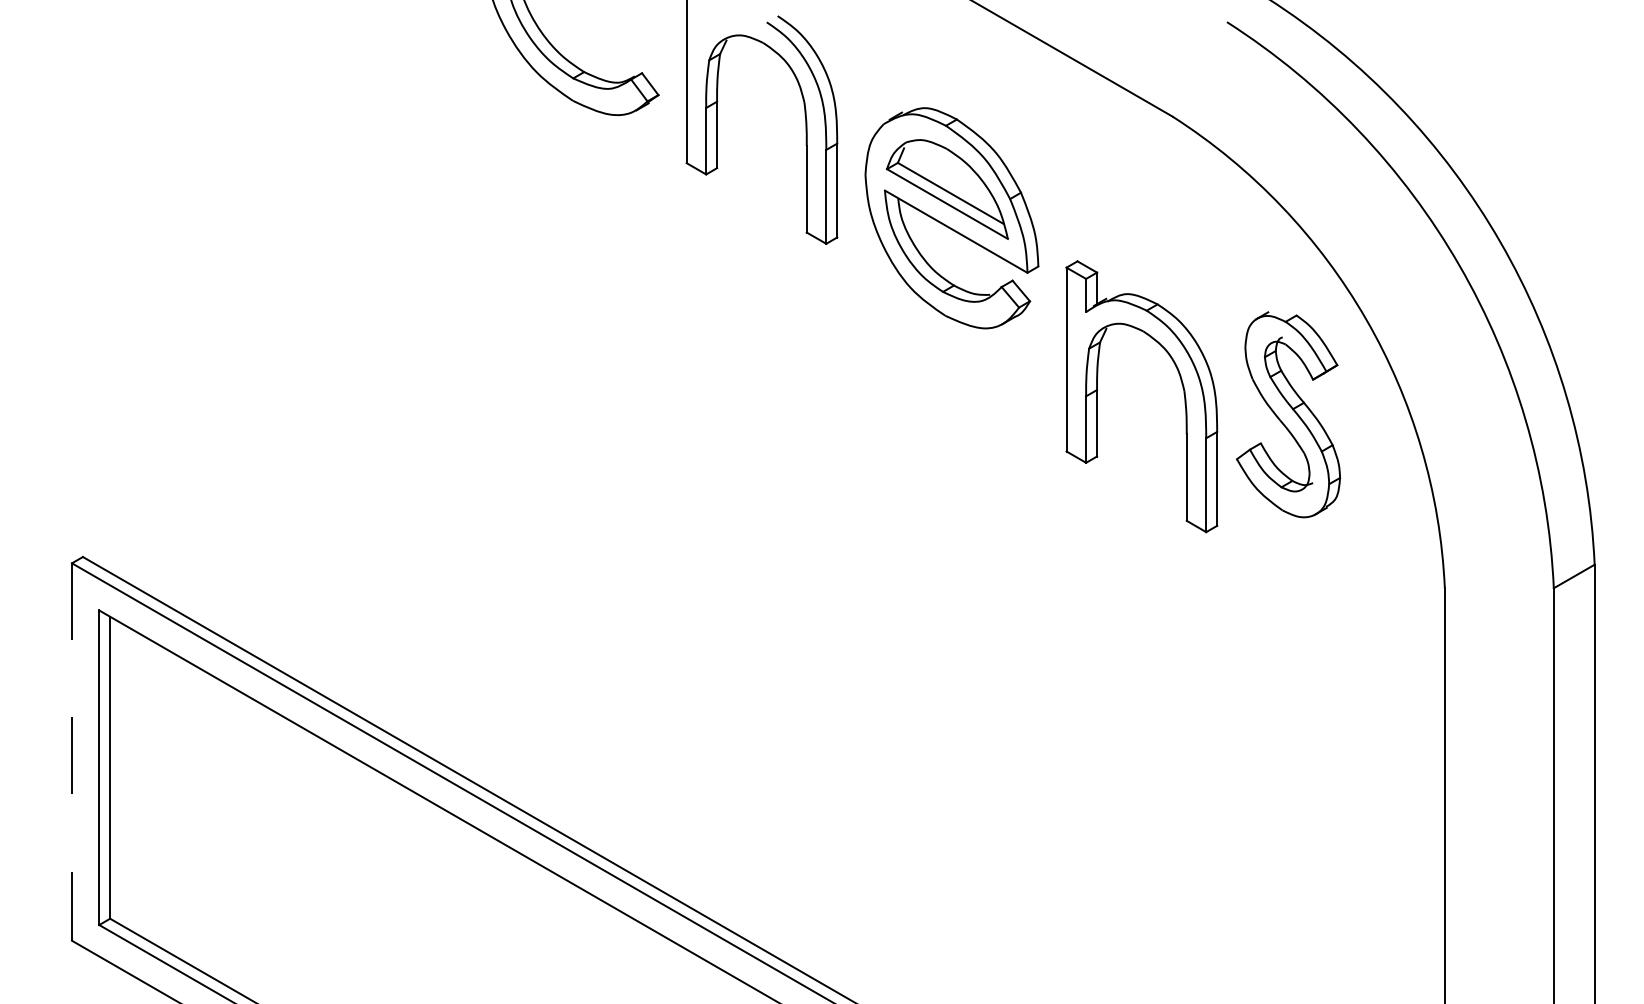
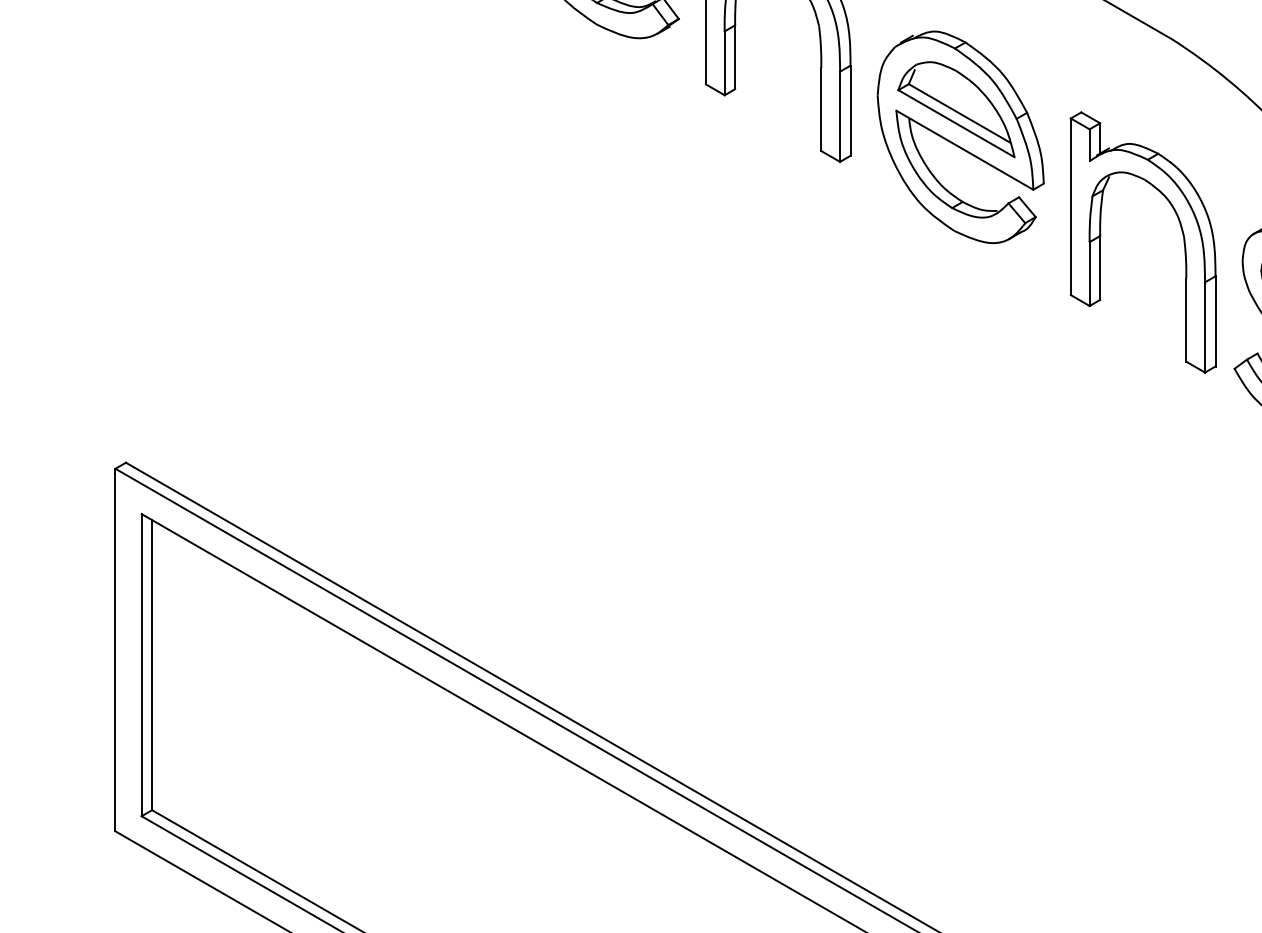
part: (1181, 384) -> (1181, 230), moved
line: (72, 752) -> (115, 650), dashed -> solid

